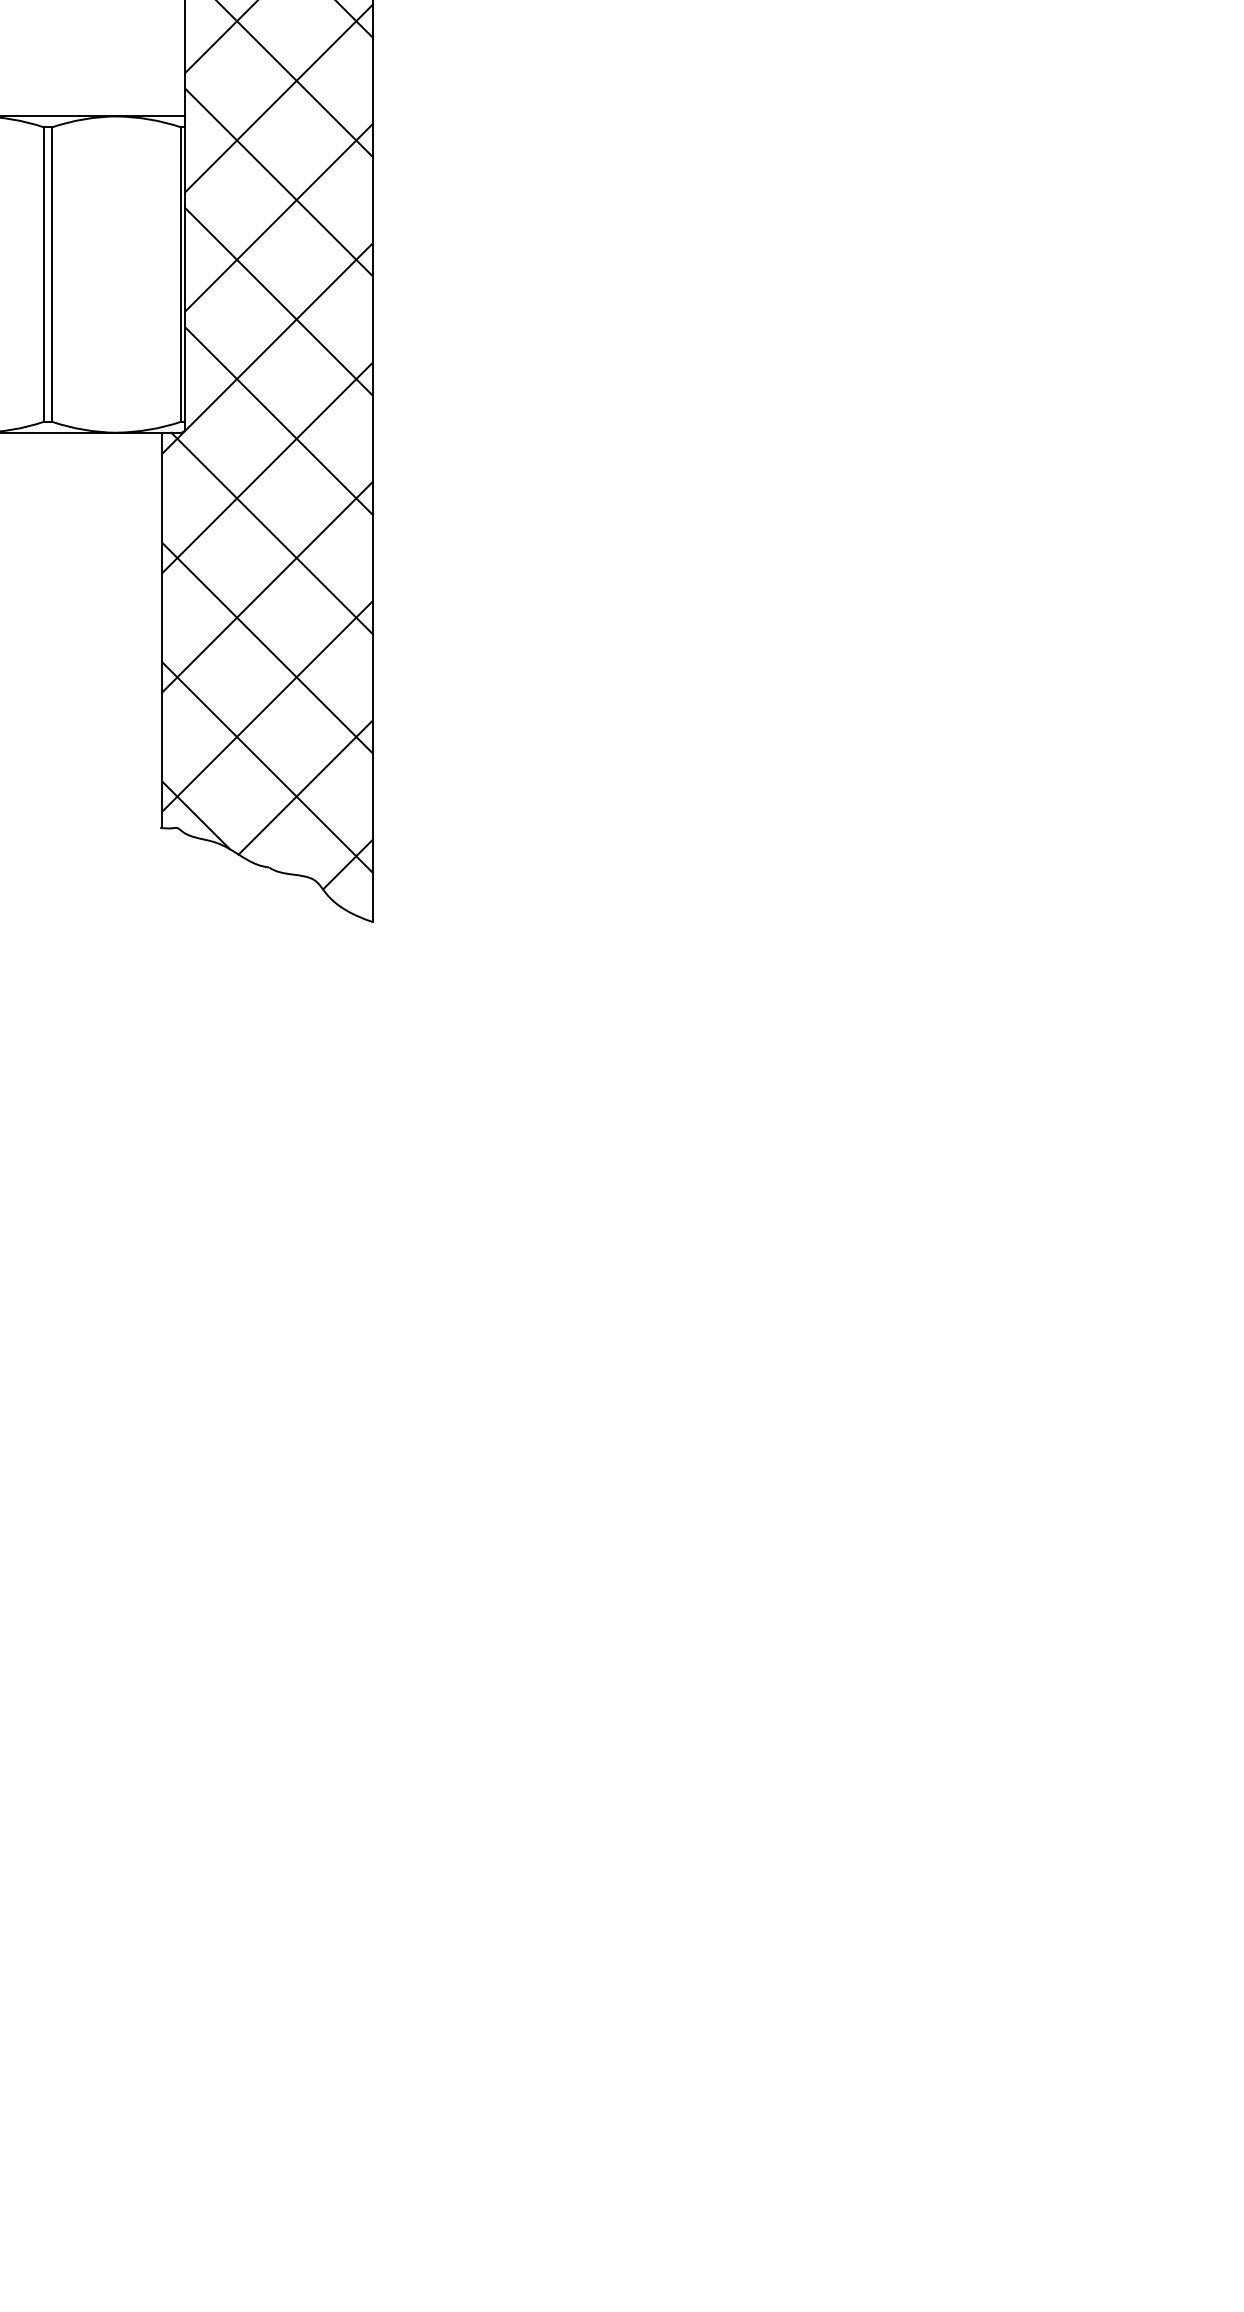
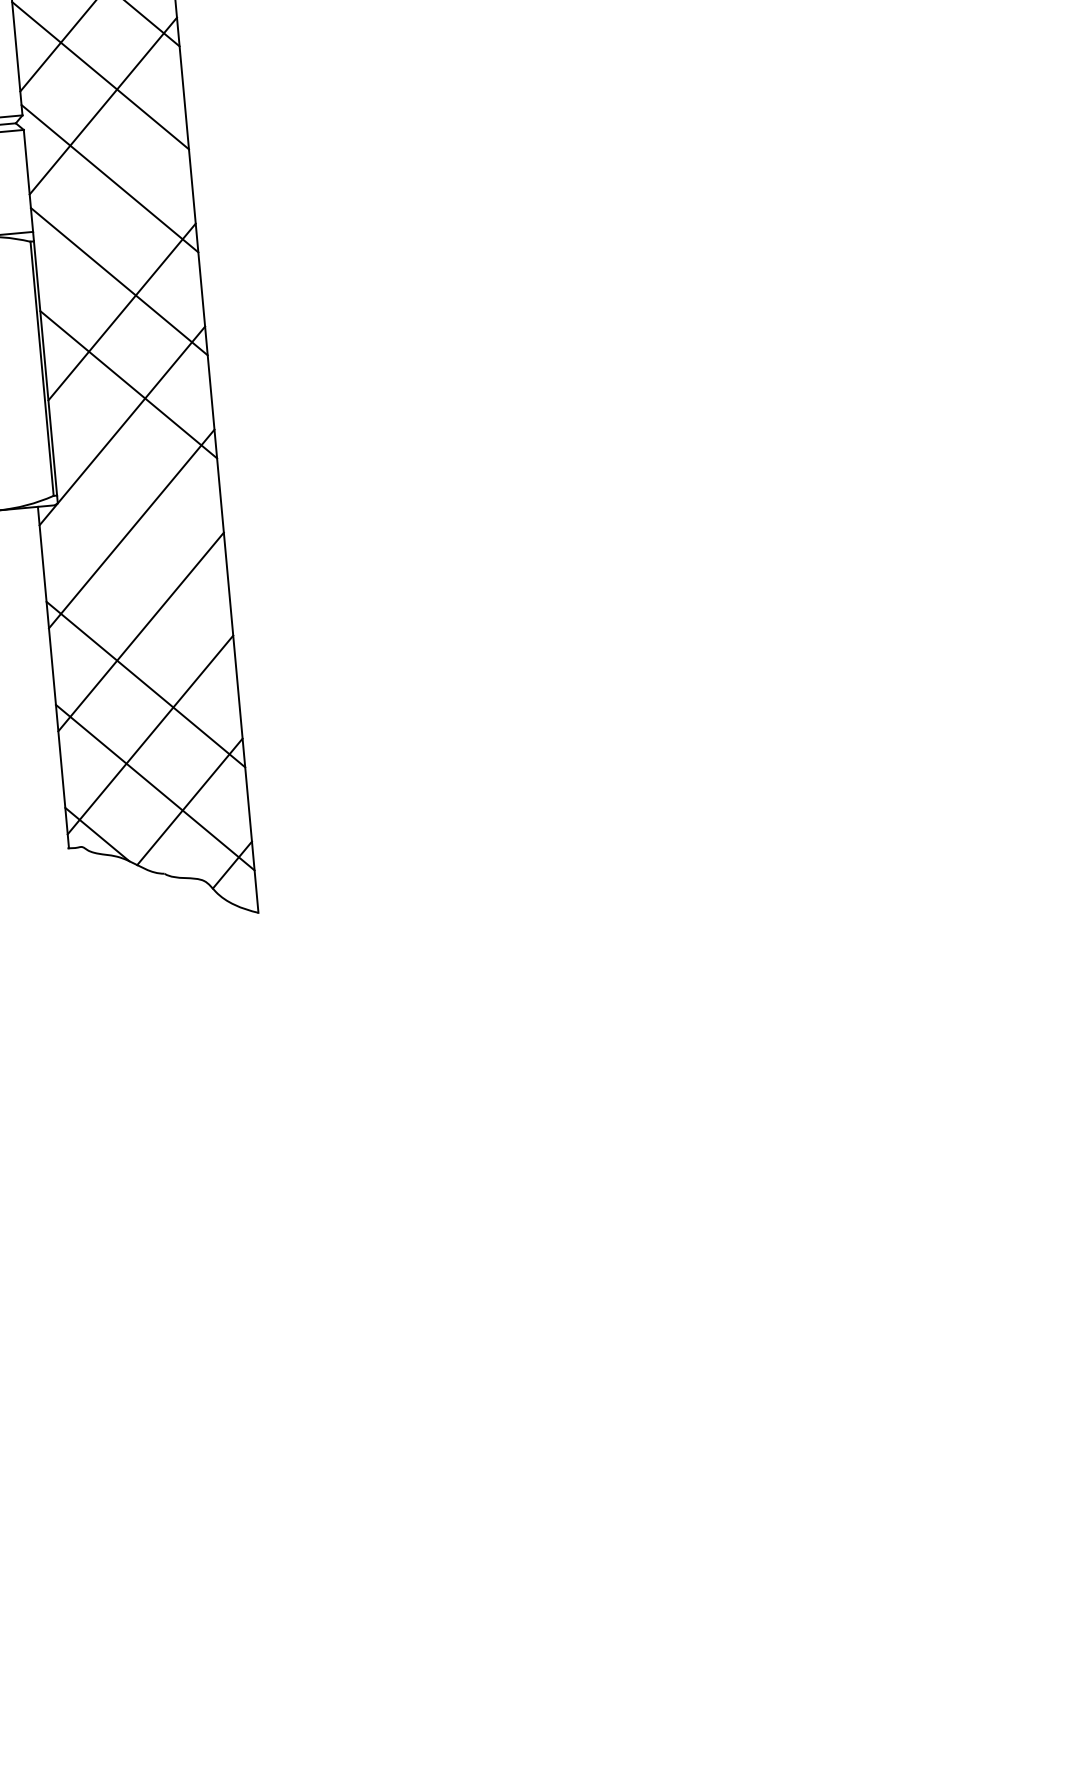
line: (278, 98) -> (112, 209), removed
line: (278, 421) -> (137, 488), removed
line: (271, 533) -> (140, 585), removed

